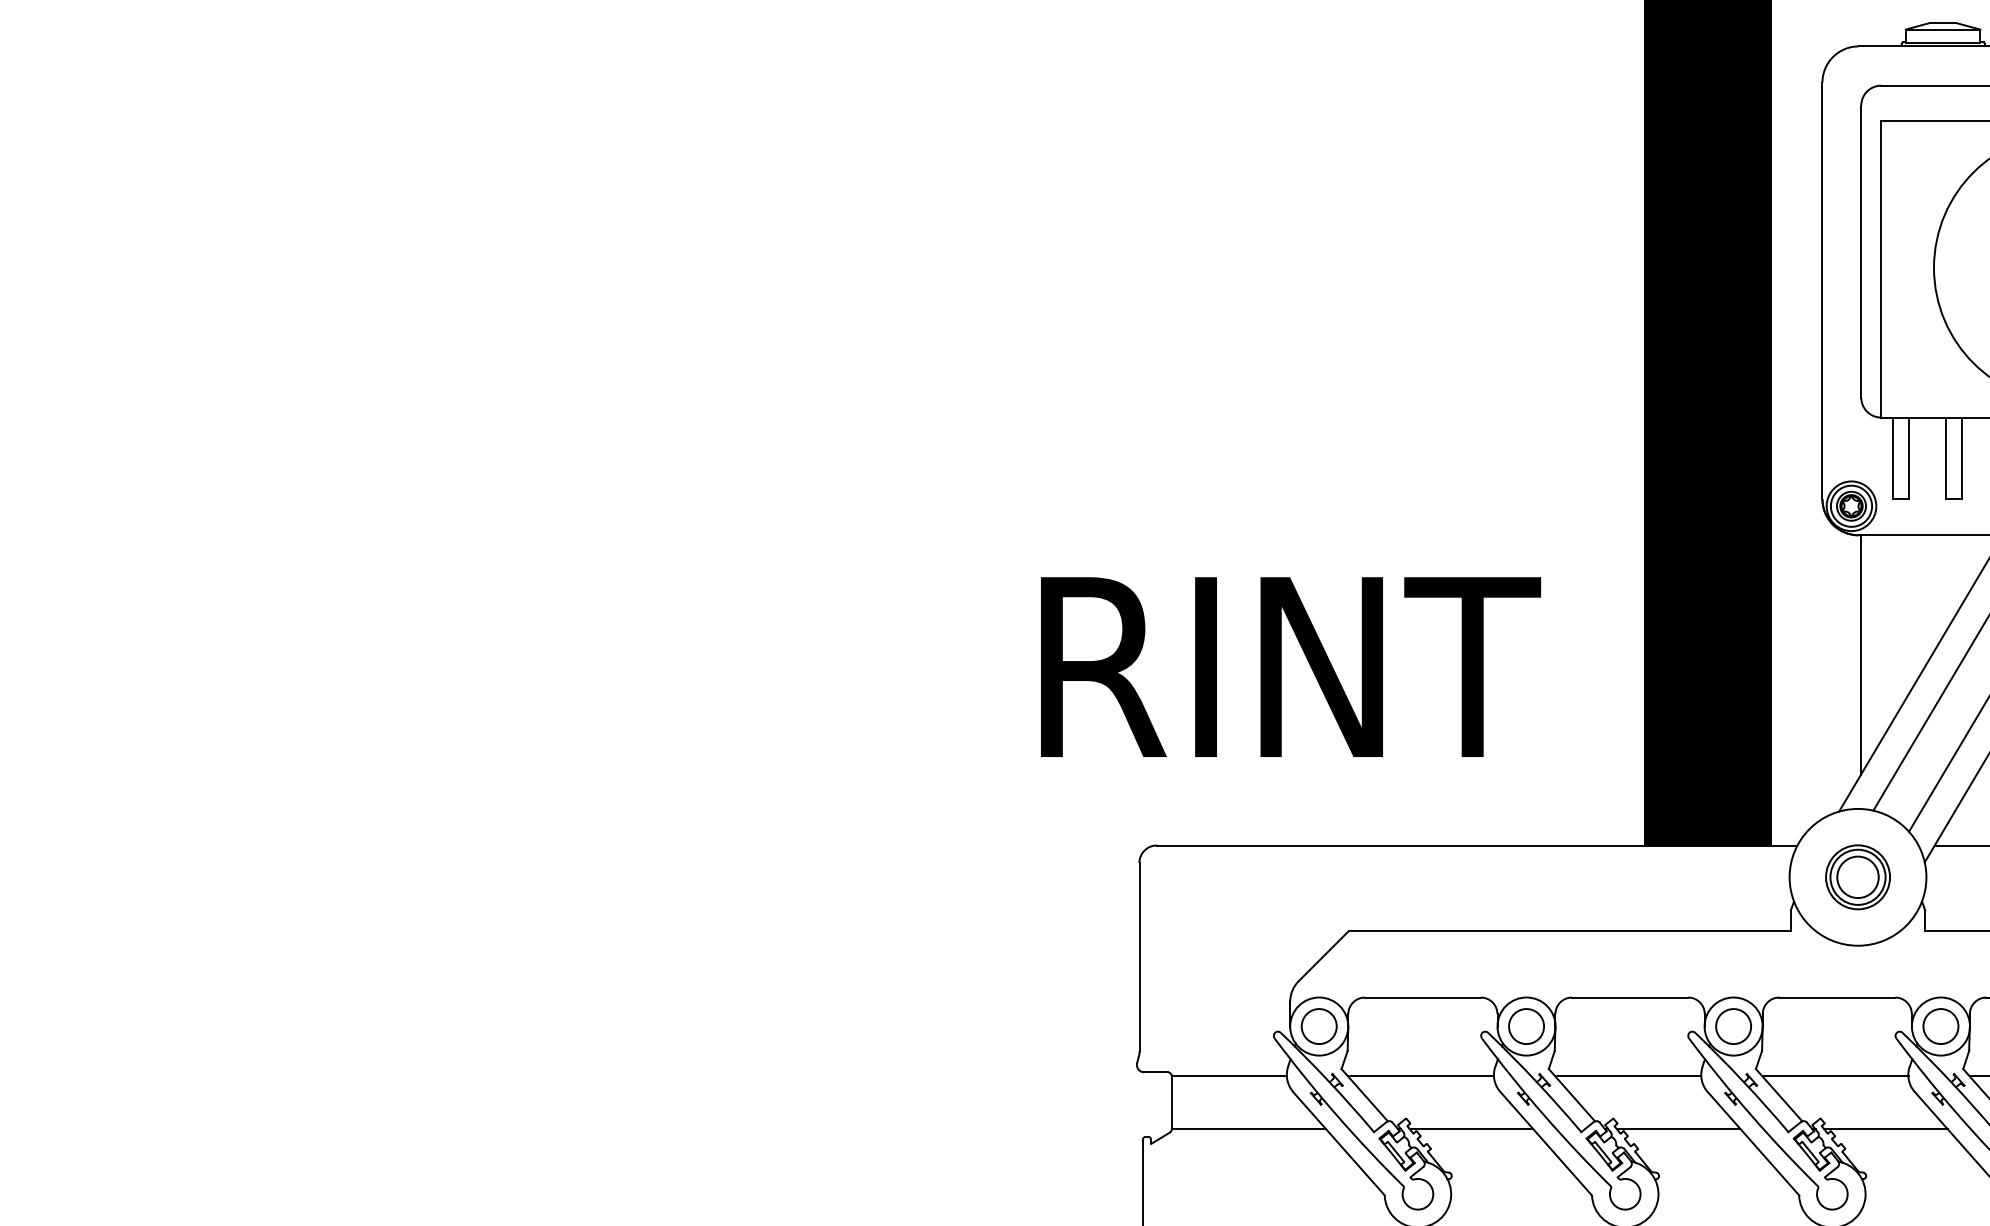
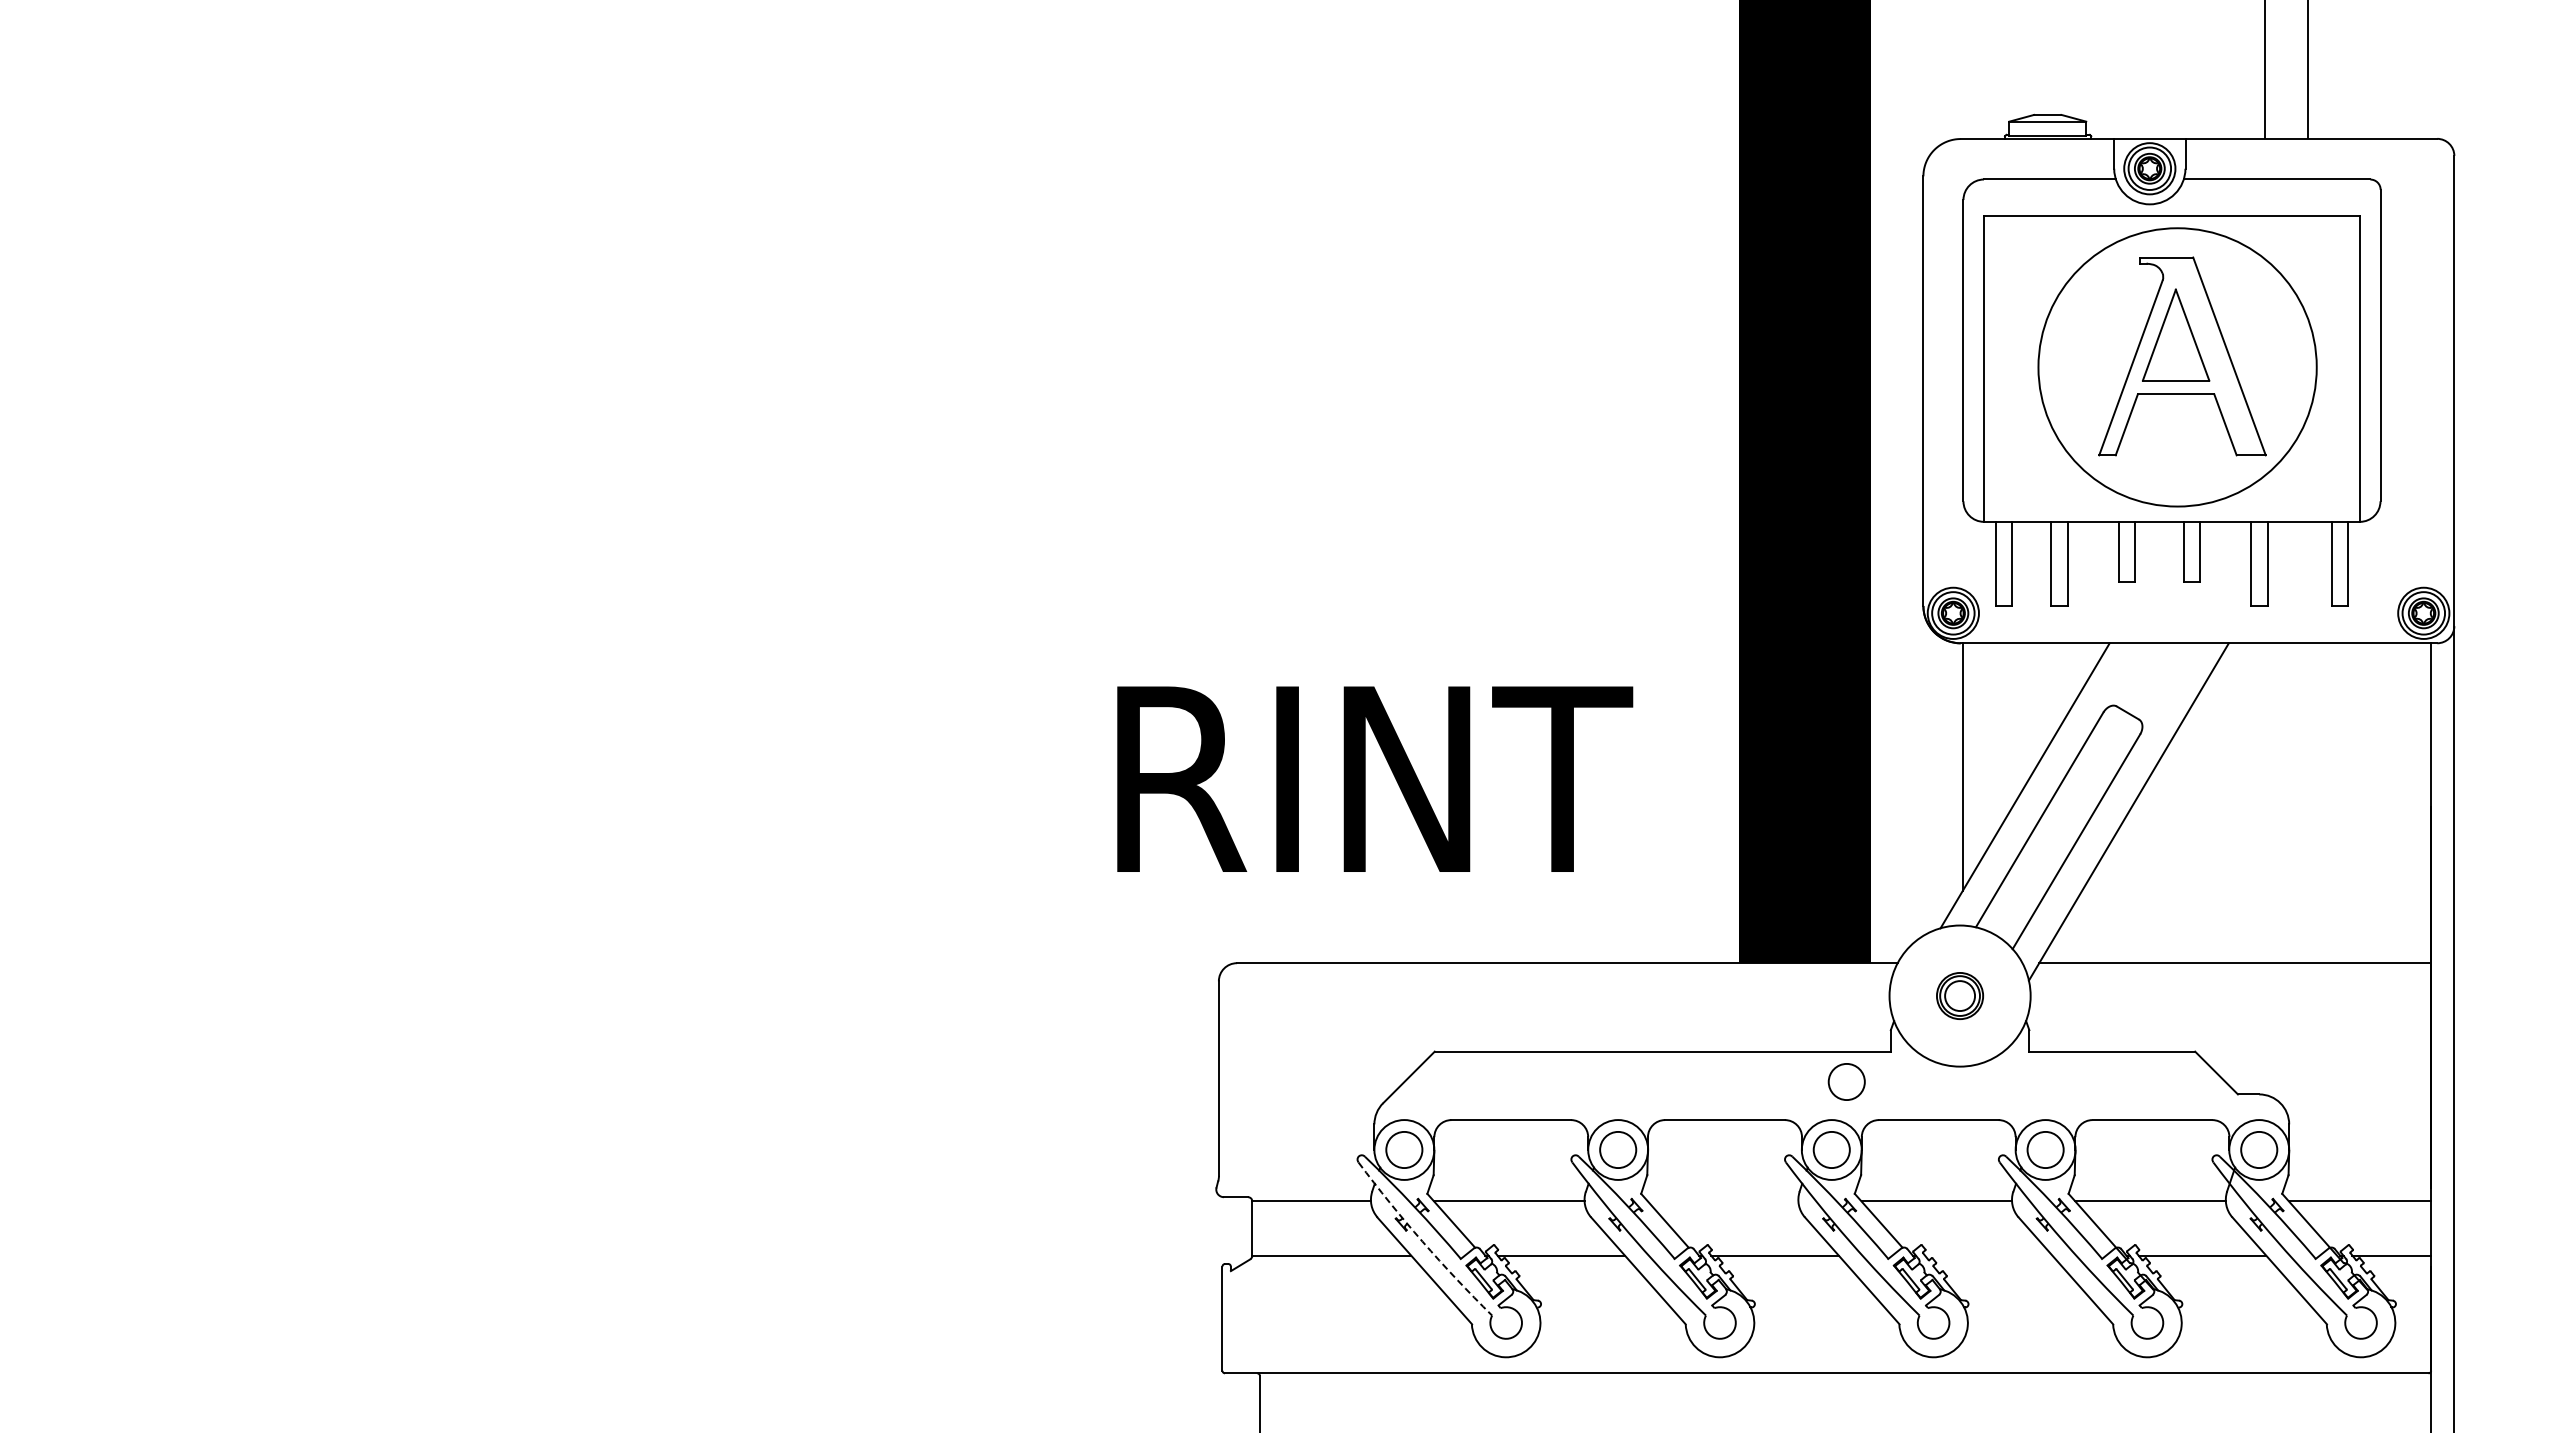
part: (1857, 876) -> (1959, 995), size x0.7
circle: (1747, 960) -> (1846, 1081), added
line: (1627, 1076) -> (1722, 1201), removed
arc: (1336, 1115) -> (1422, 1241), solid -> dashed
line: (1885, 1128) -> (1988, 1255), removed

